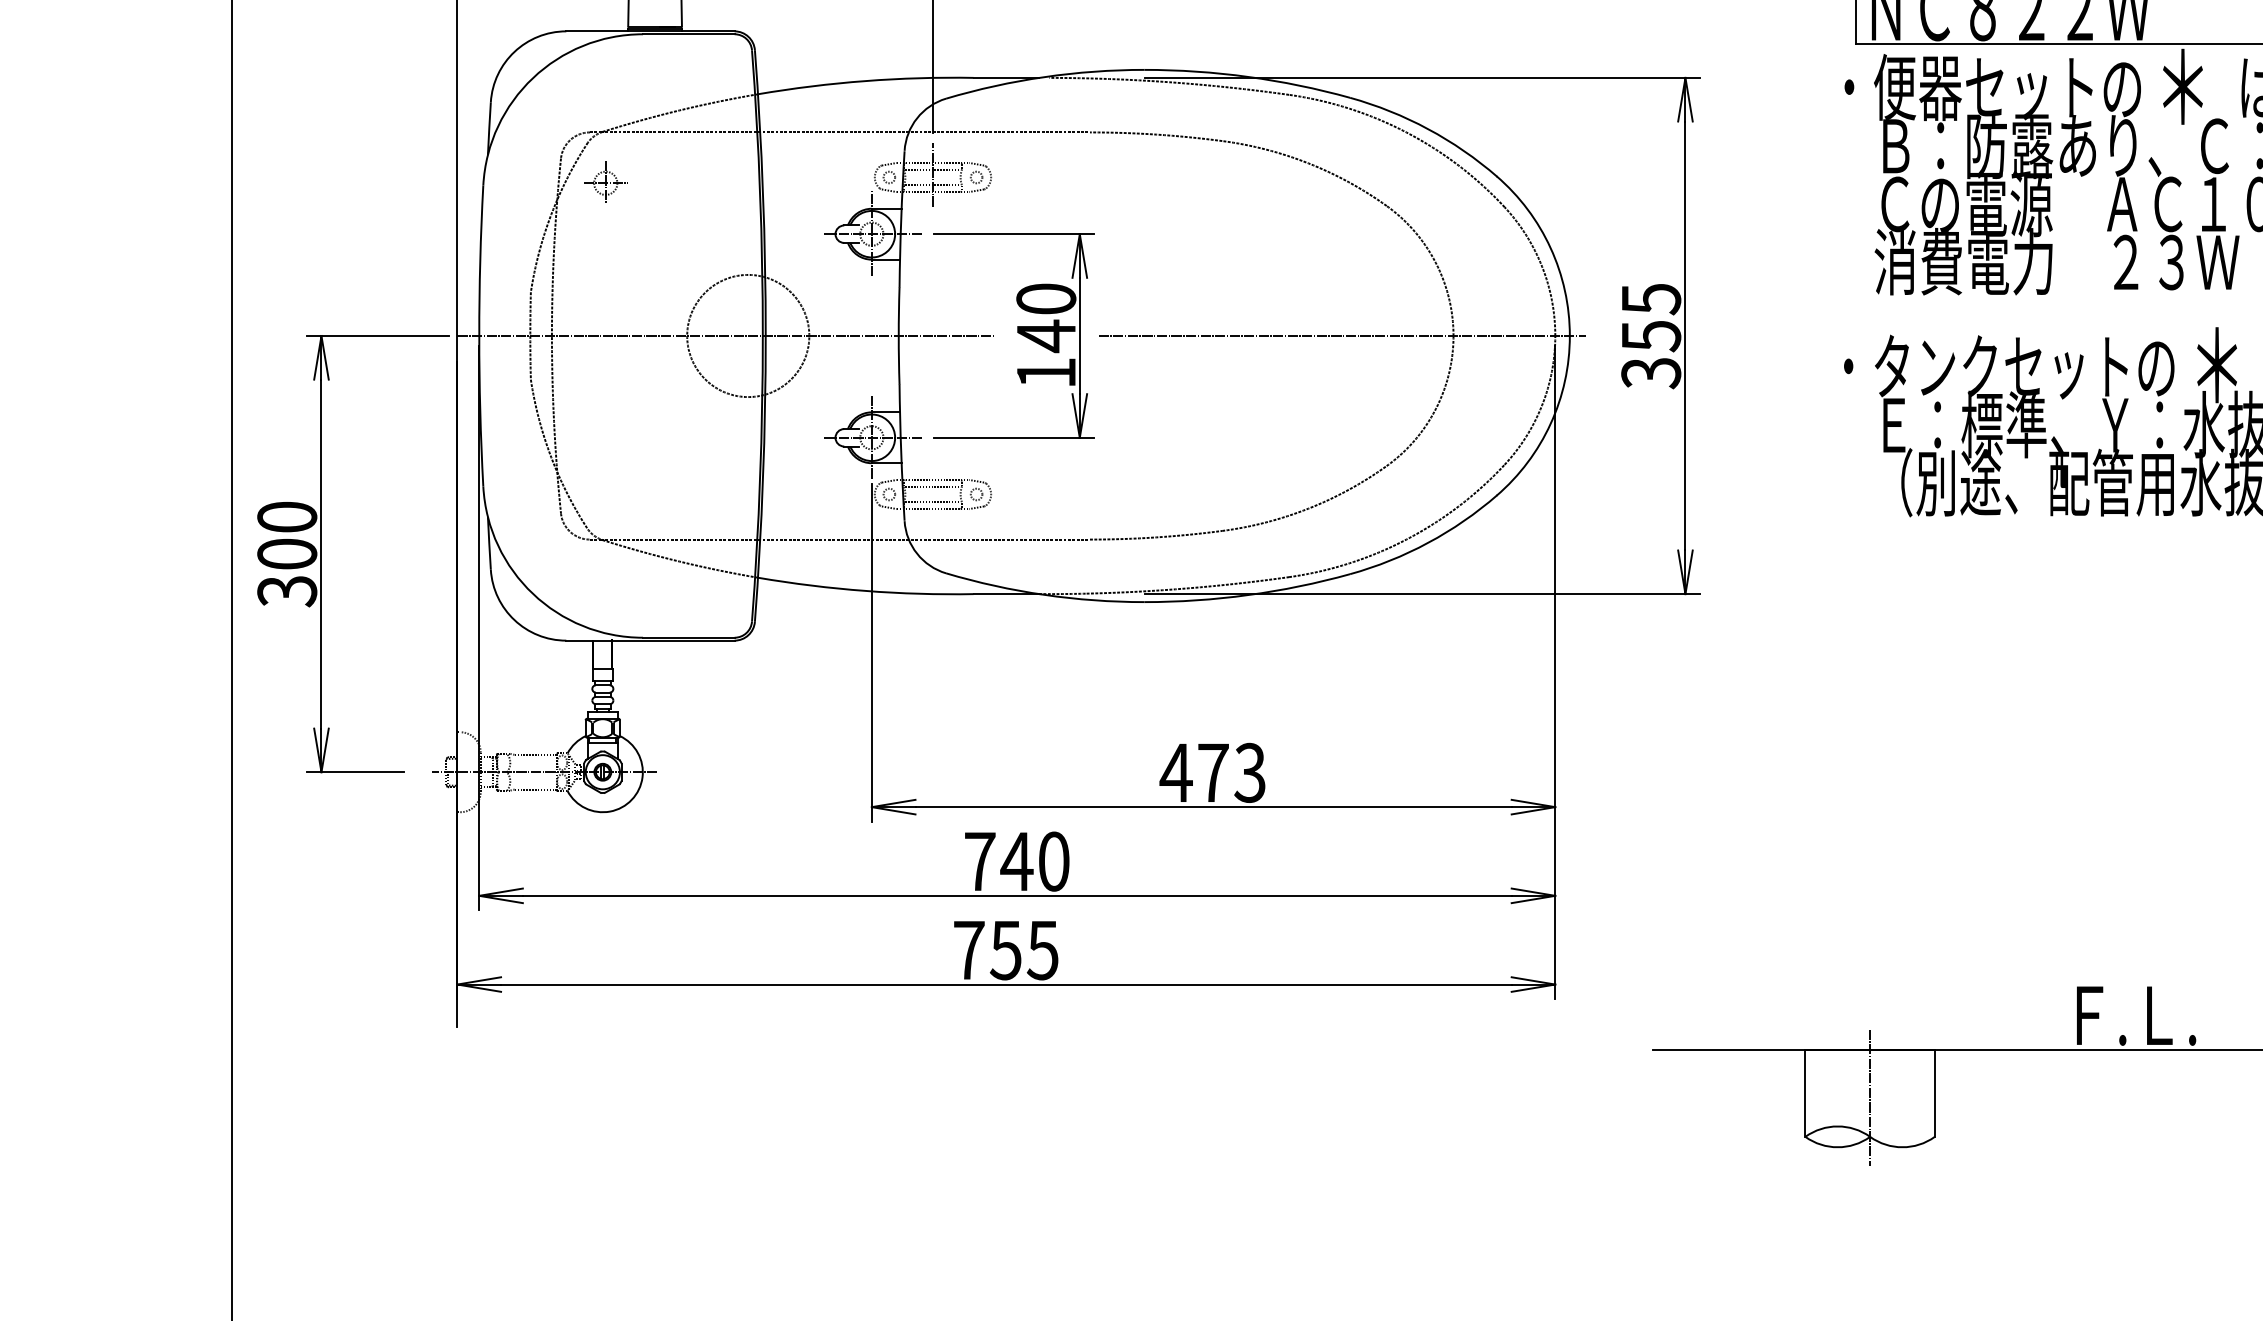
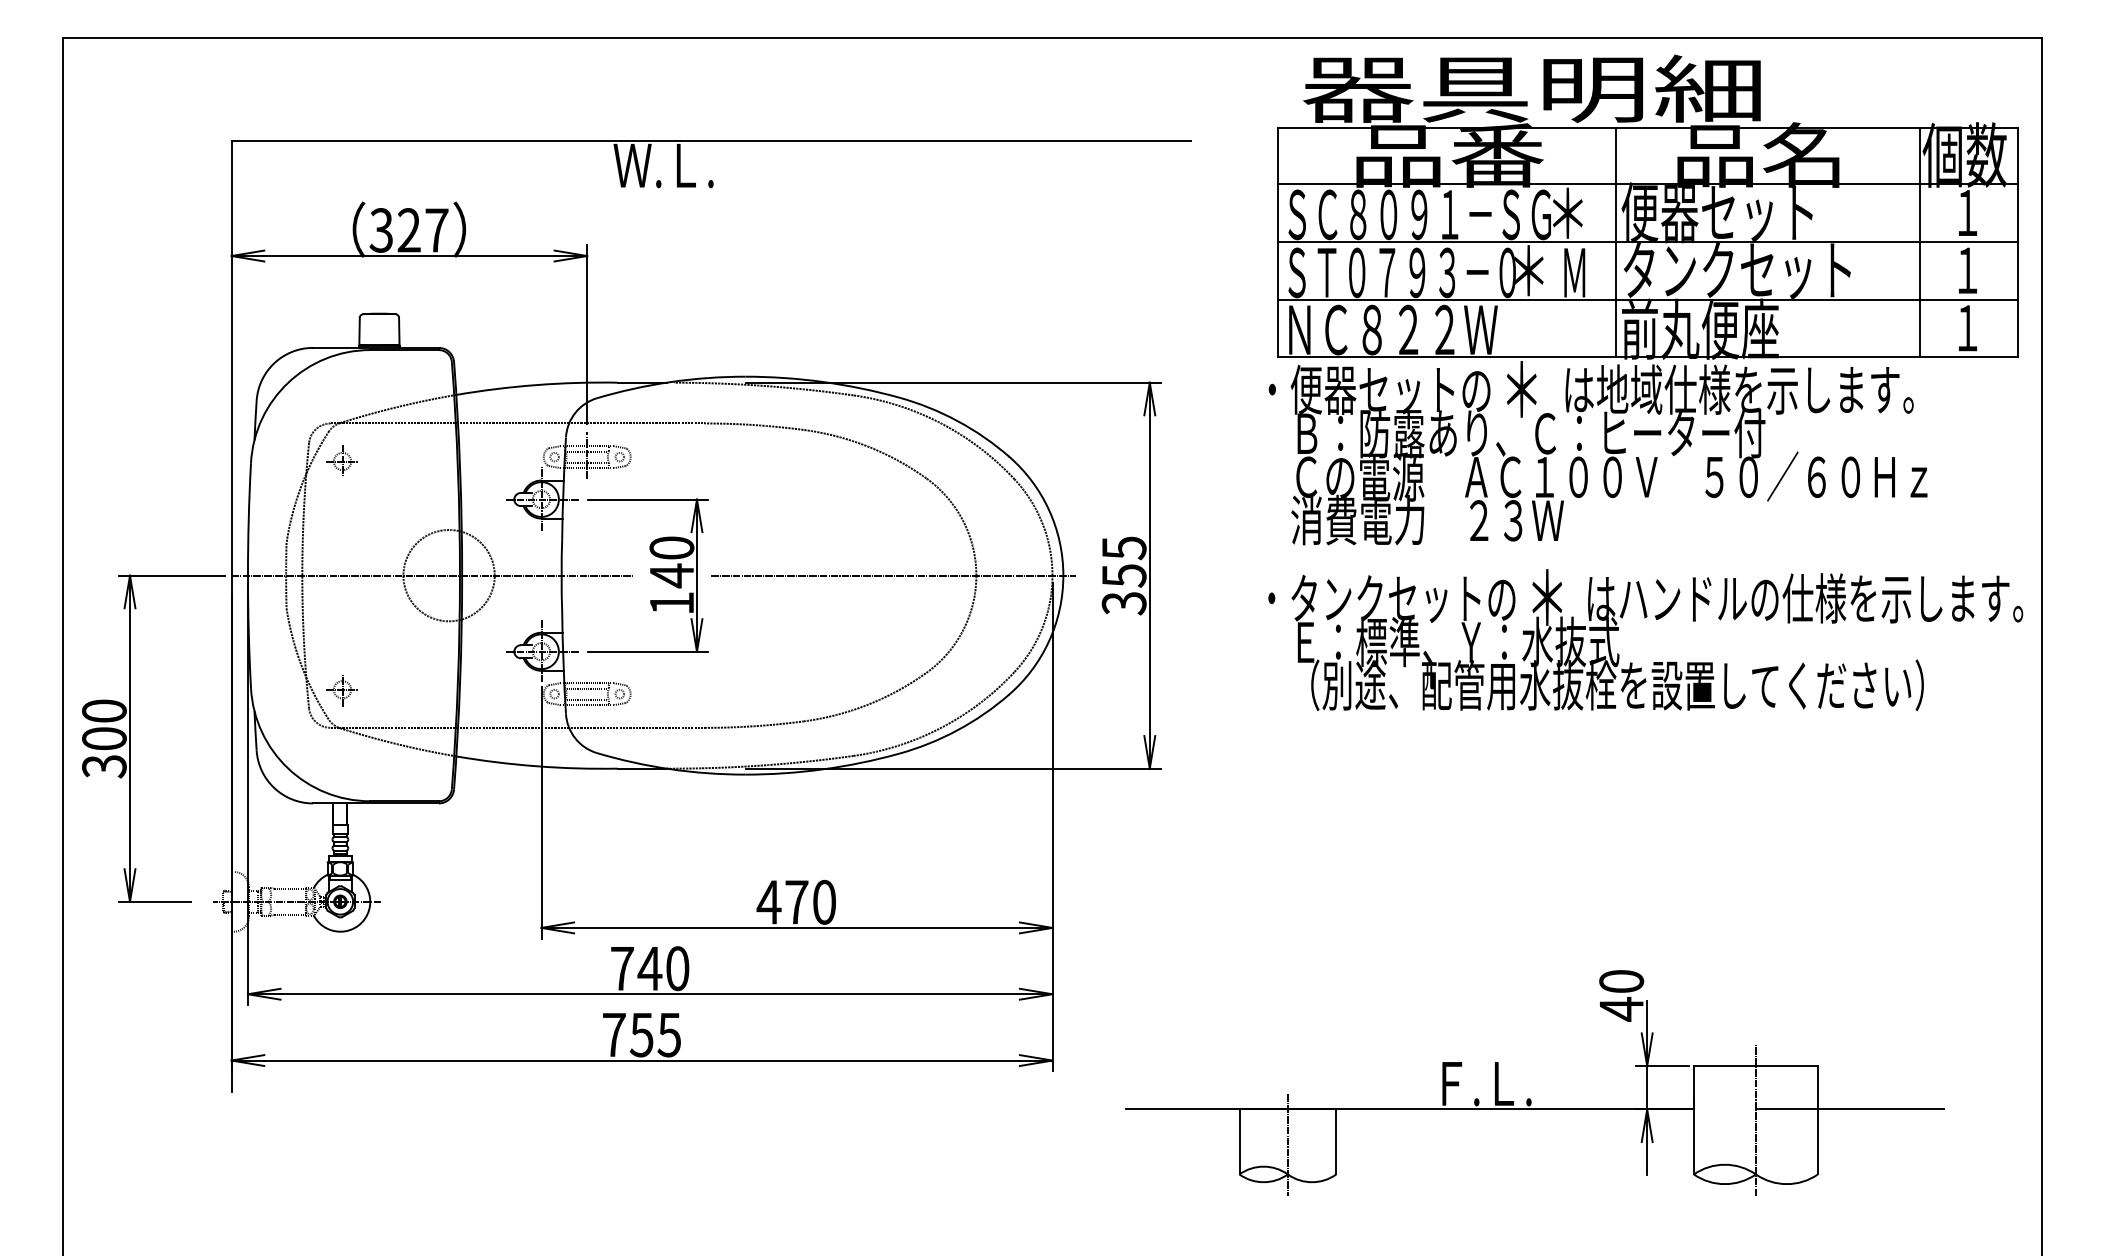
part: (604, 489) -> (341, 690), added
text: (1249, 773) -> (823, 902), 473 -> 470

